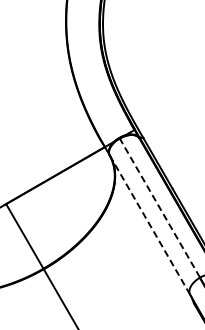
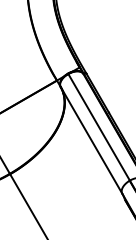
line: (159, 207) -> (98, 126), dashed -> solid
line: (149, 224) -> (91, 139), dashed -> solid

